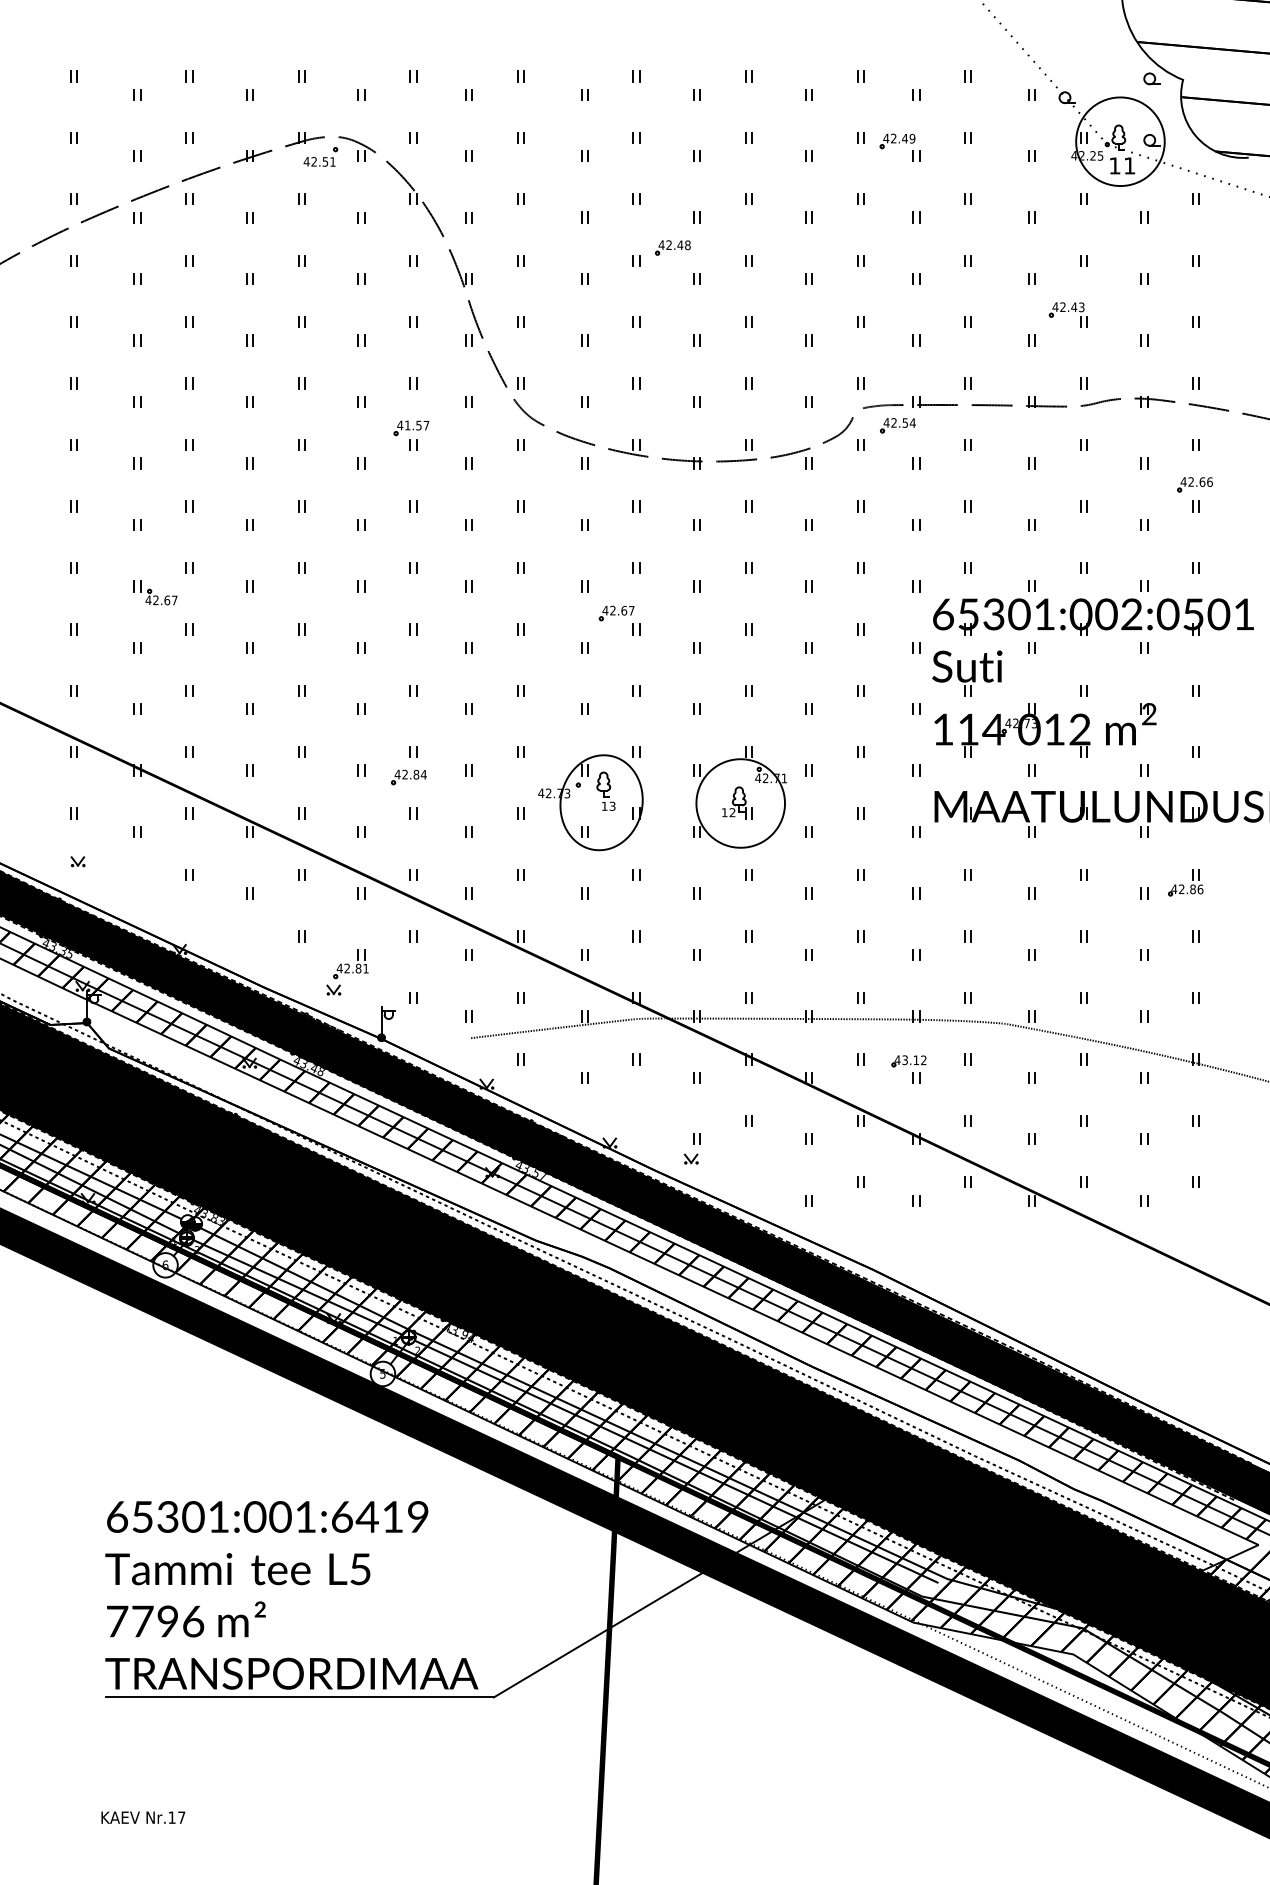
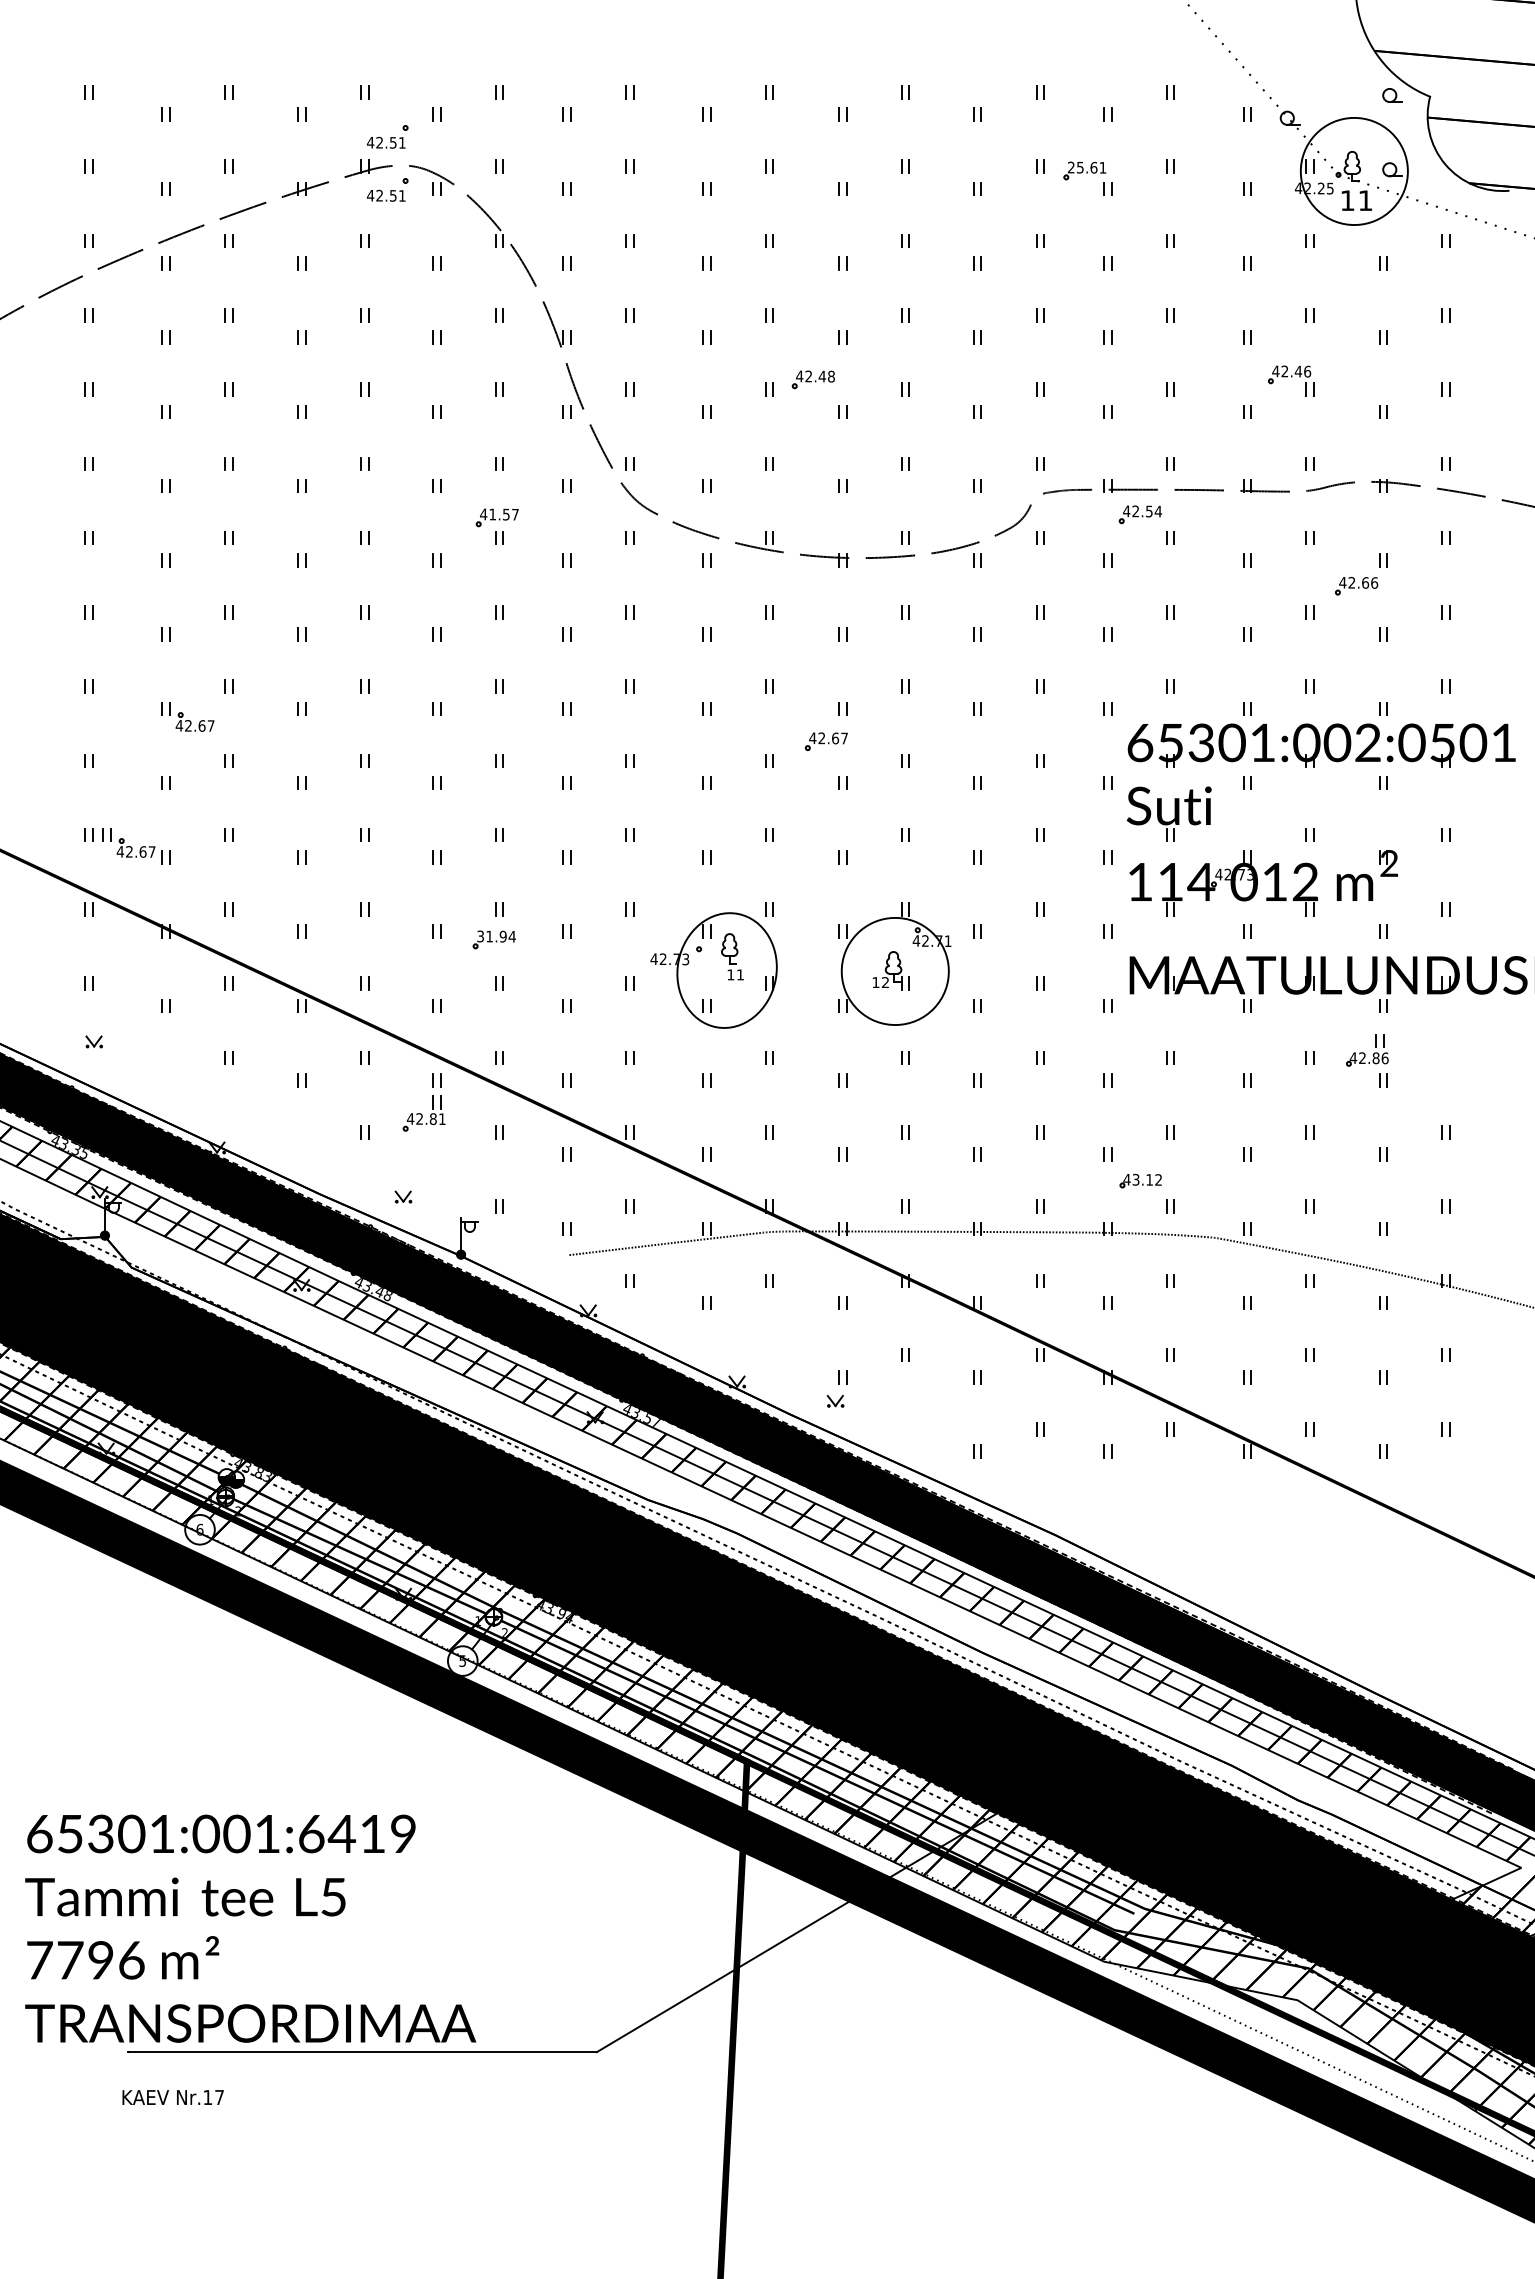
part: (320, 112) -> (387, 136), added
text: (898, 138) -> (1086, 167), 42.49 -> 25.61
part: (672, 247) -> (812, 379), moved
text: (1081, 307) -> (1307, 371), 42.43 -> 42.46
part: (898, 425) -> (1140, 514), moved
part: (1195, 485) -> (1356, 586), moved
part: (616, 613) -> (826, 741), moved
part: (106, 696) -> (128, 842), added
text: (406, 774) -> (491, 936), 42.84 -> 31.94
text: (611, 806) -> (739, 974), 13 -> 11
part: (1185, 882) -> (1367, 1050), moved
part: (350, 964) -> (423, 1113), moved
part: (908, 1060) -> (1140, 1180), moved
text: (291, 1595) -> (250, 1928), moved
text: (142, 1817) -> (172, 2097), moved

